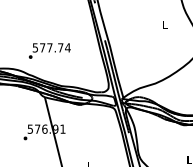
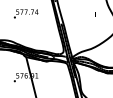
text: (48, 50) -> (25, 13), moved

